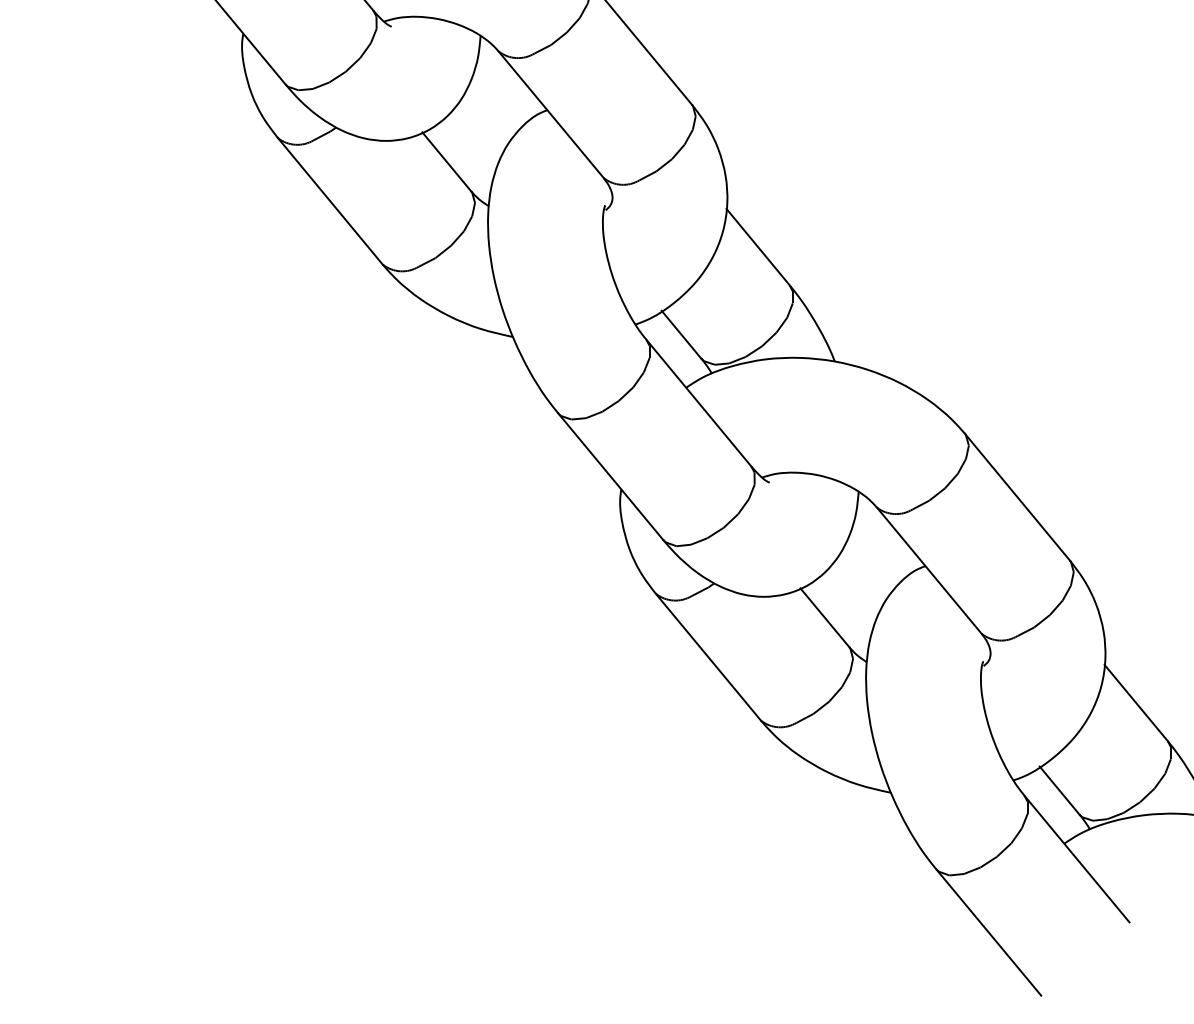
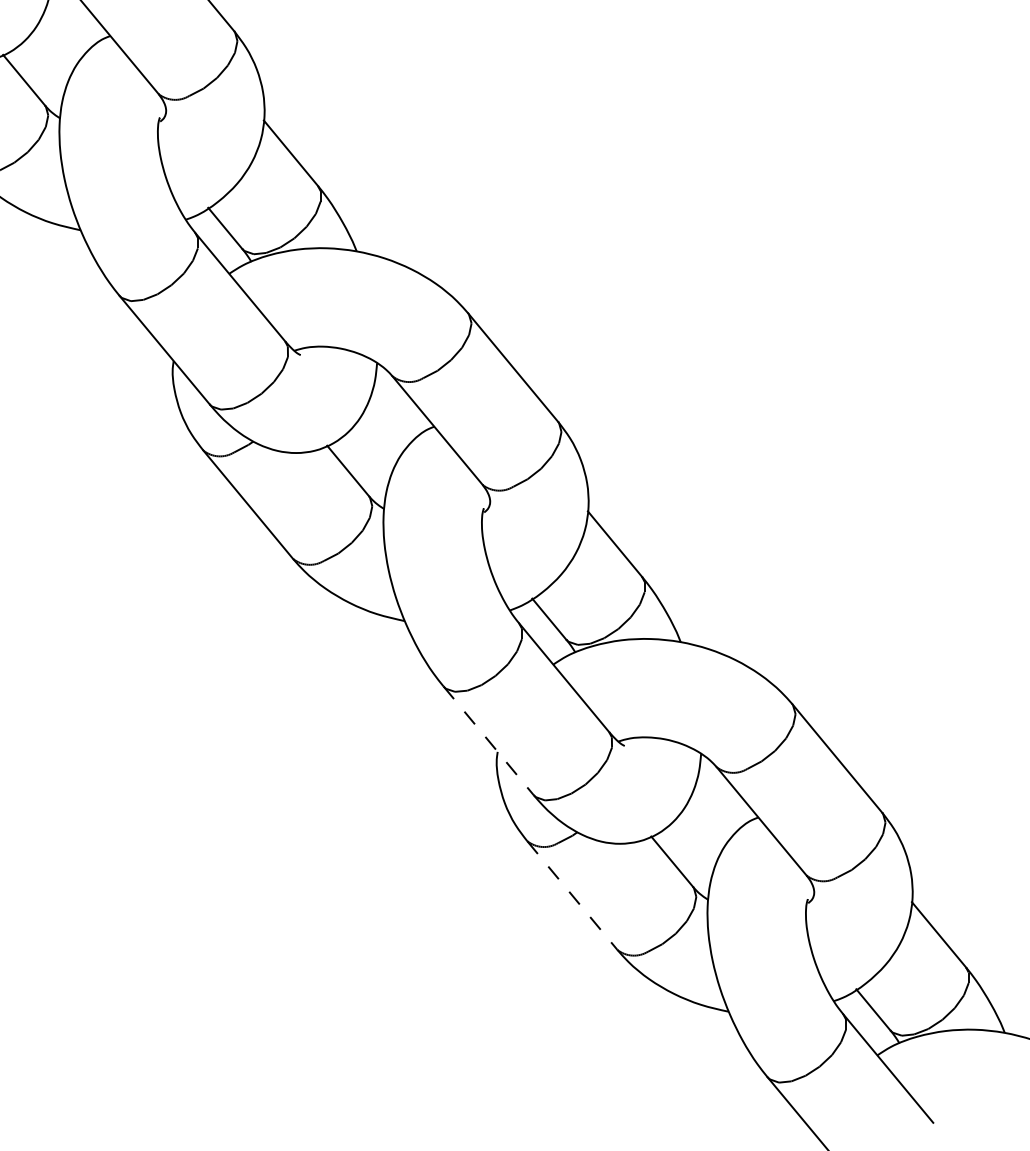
line: (610, 476) -> (488, 740), solid -> dashed
line: (708, 657) -> (572, 895), solid -> dashed

